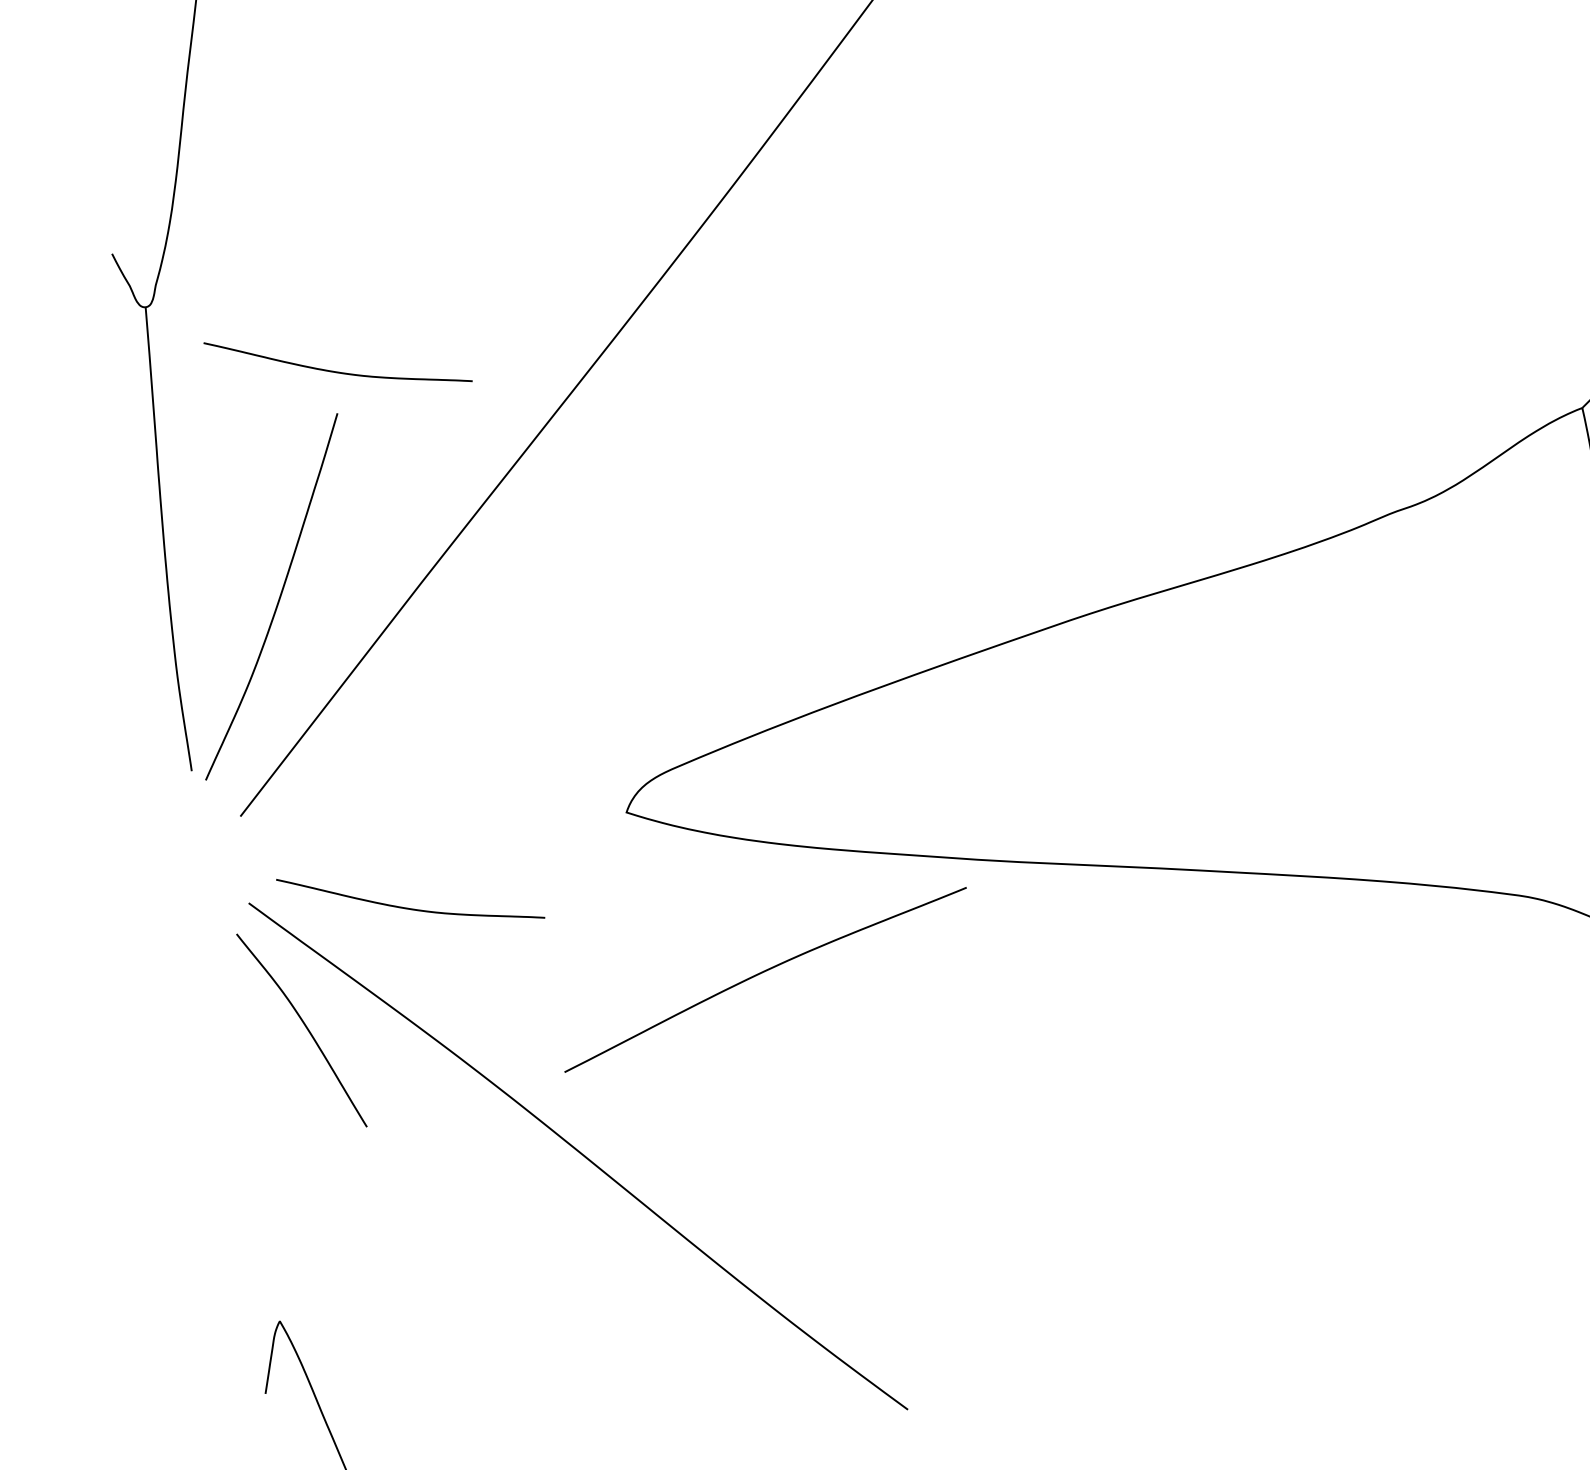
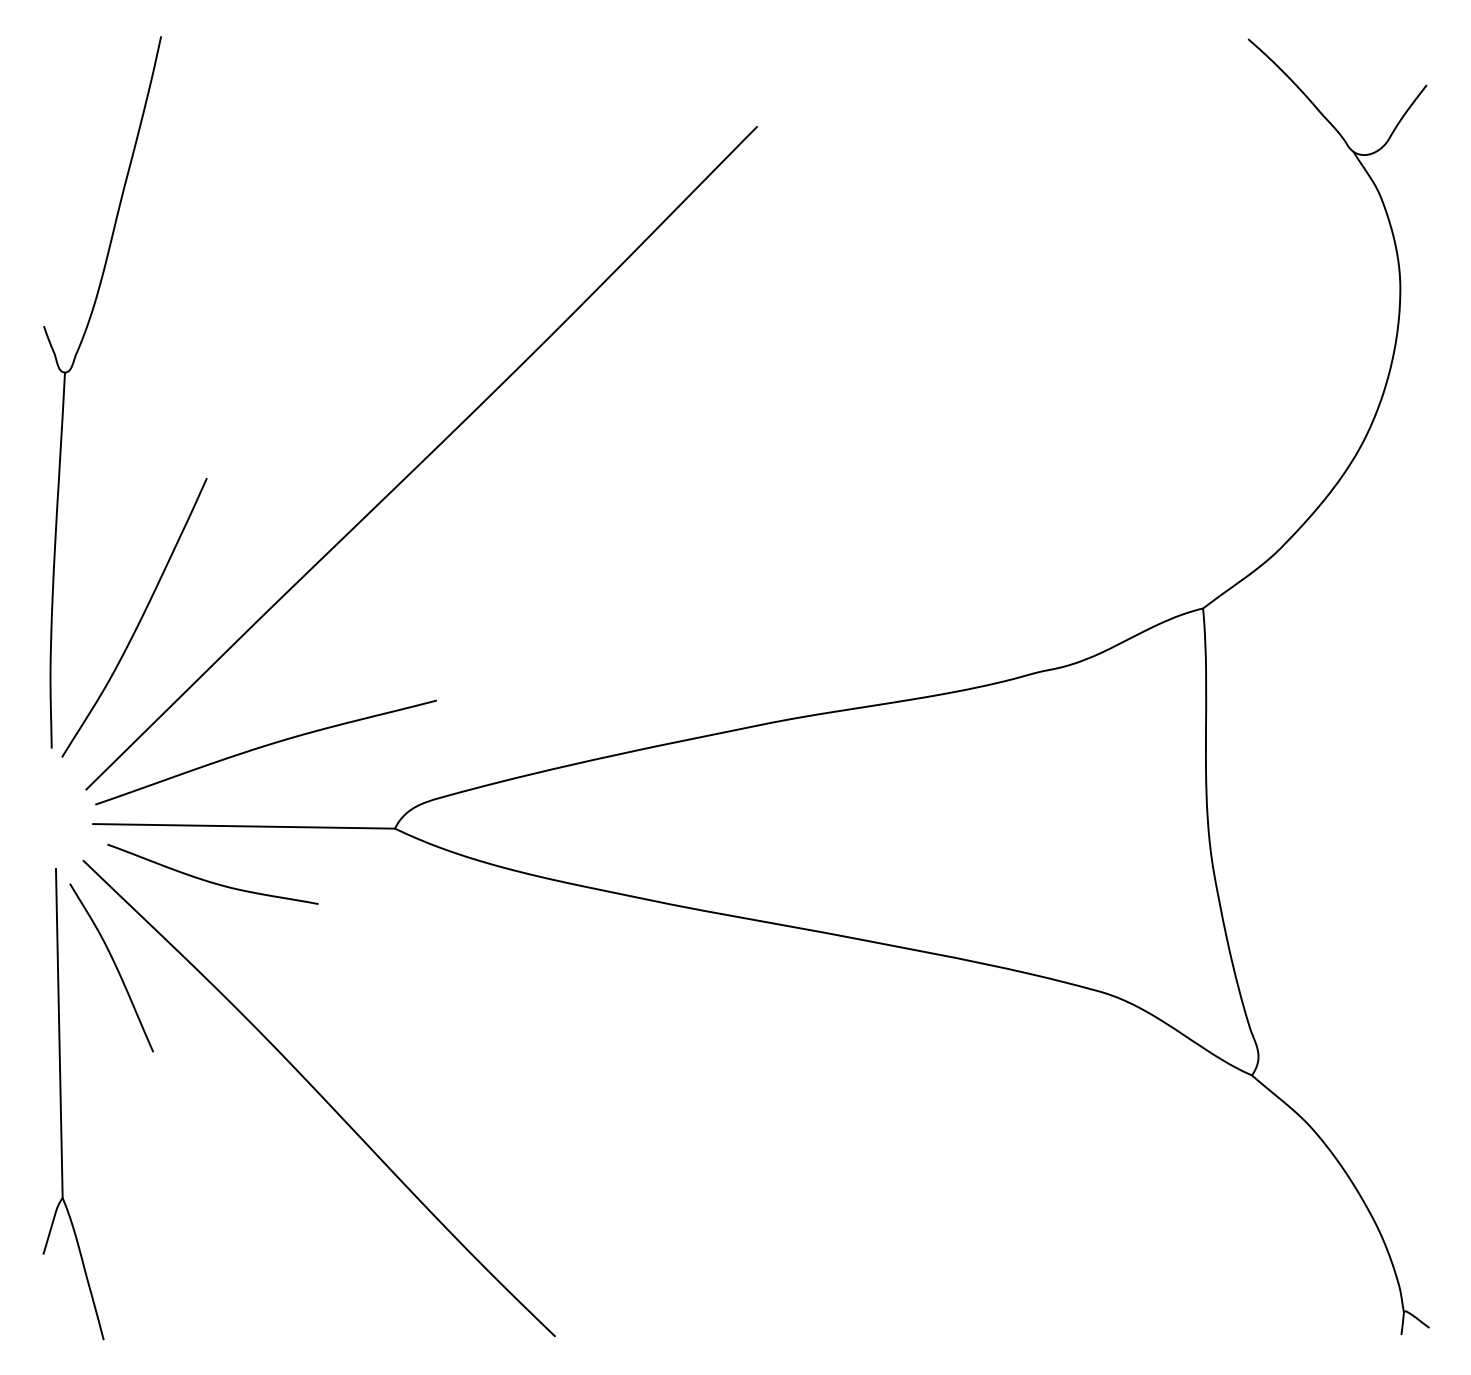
curve: (338, 371) -> (212, 444), removed
line: (441, 834) -> (244, 826), added
curve: (762, 973) -> (264, 747), moved
line: (247, 1119) -> (58, 1033), added

